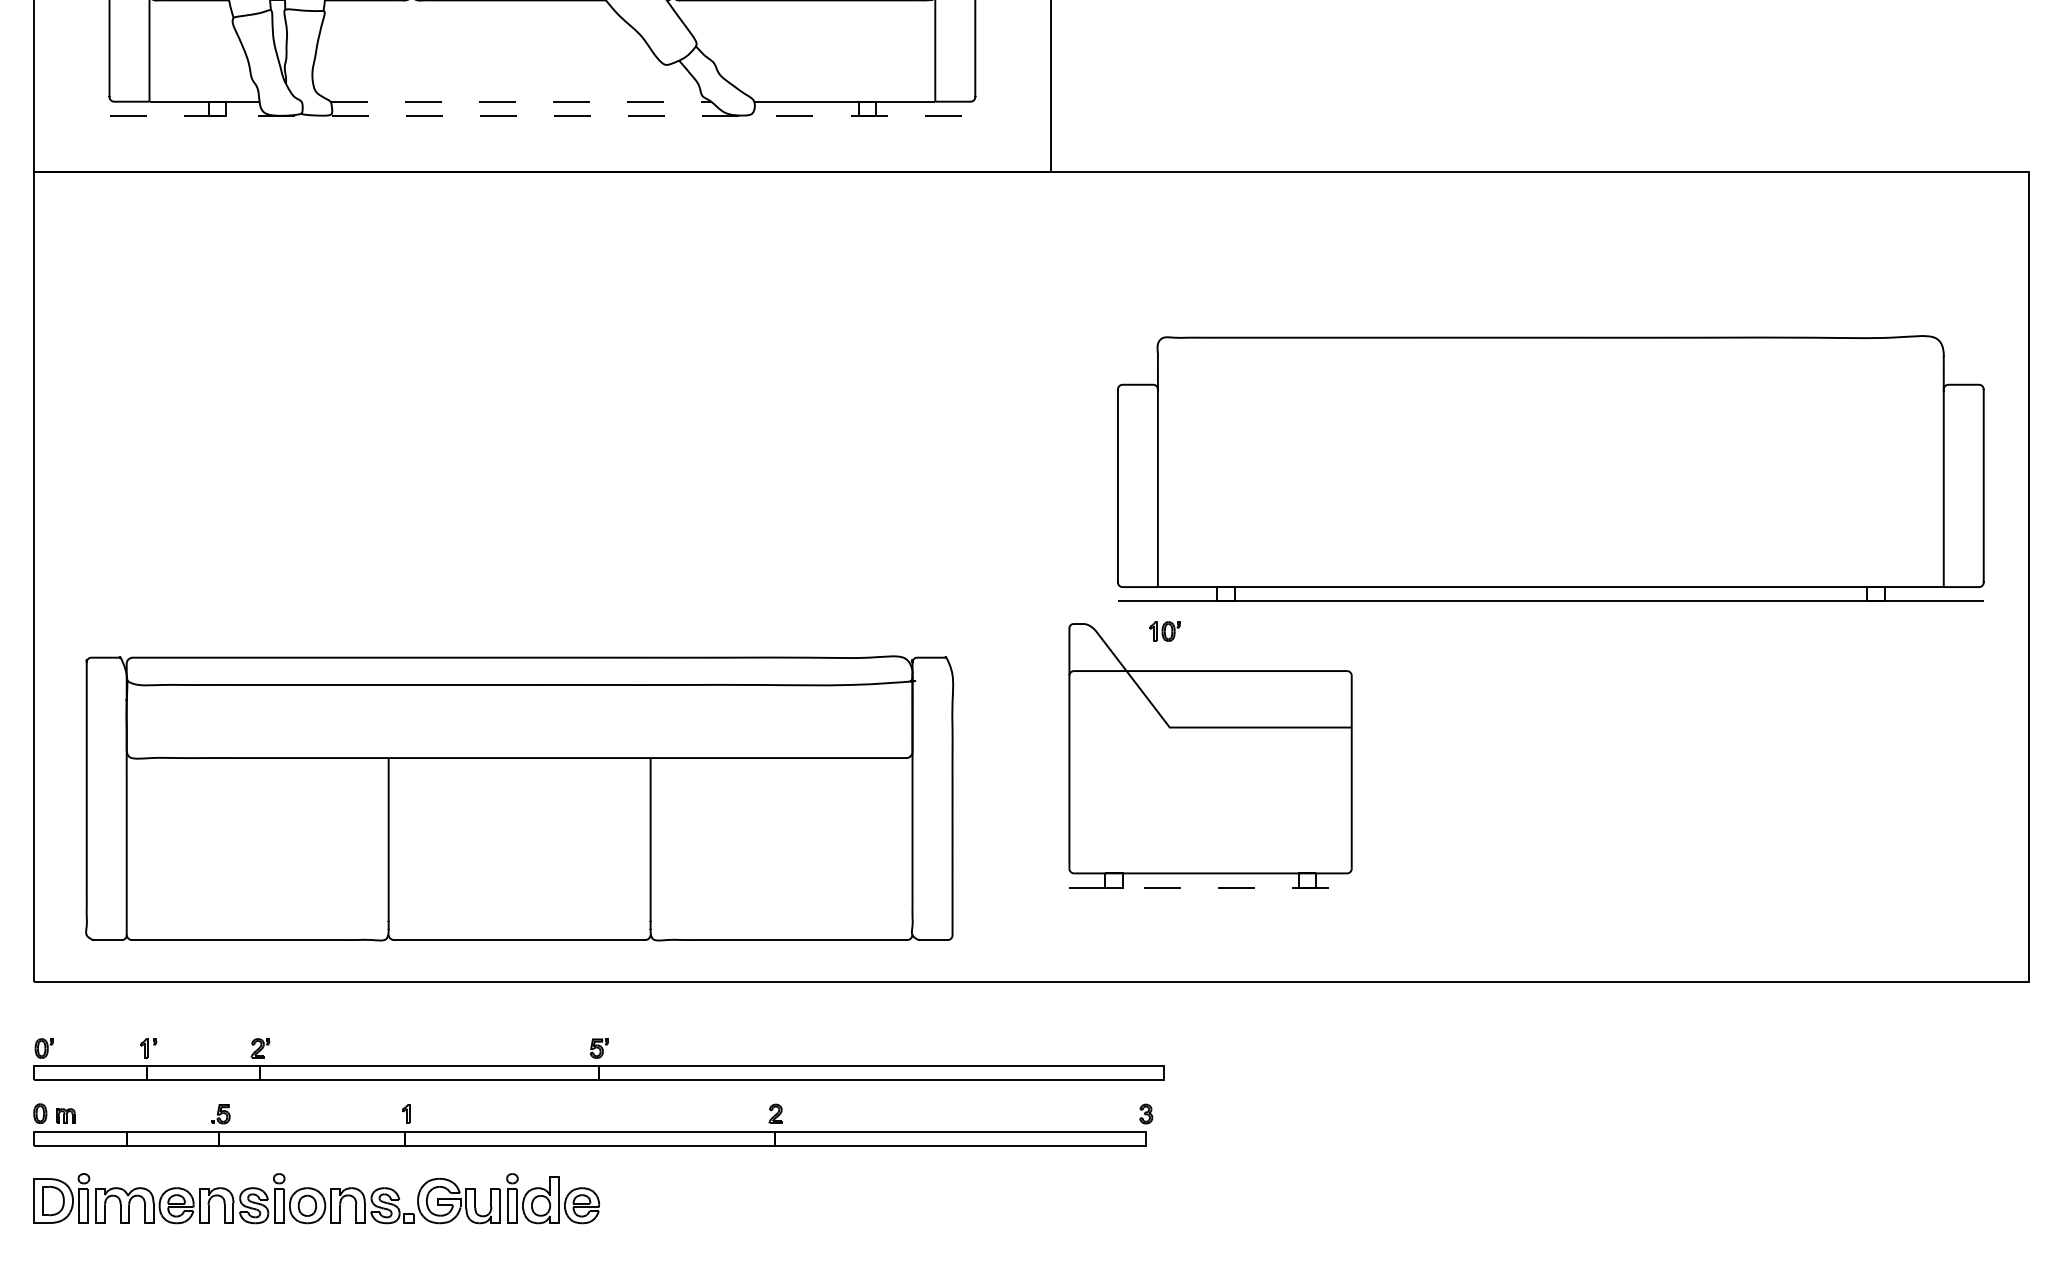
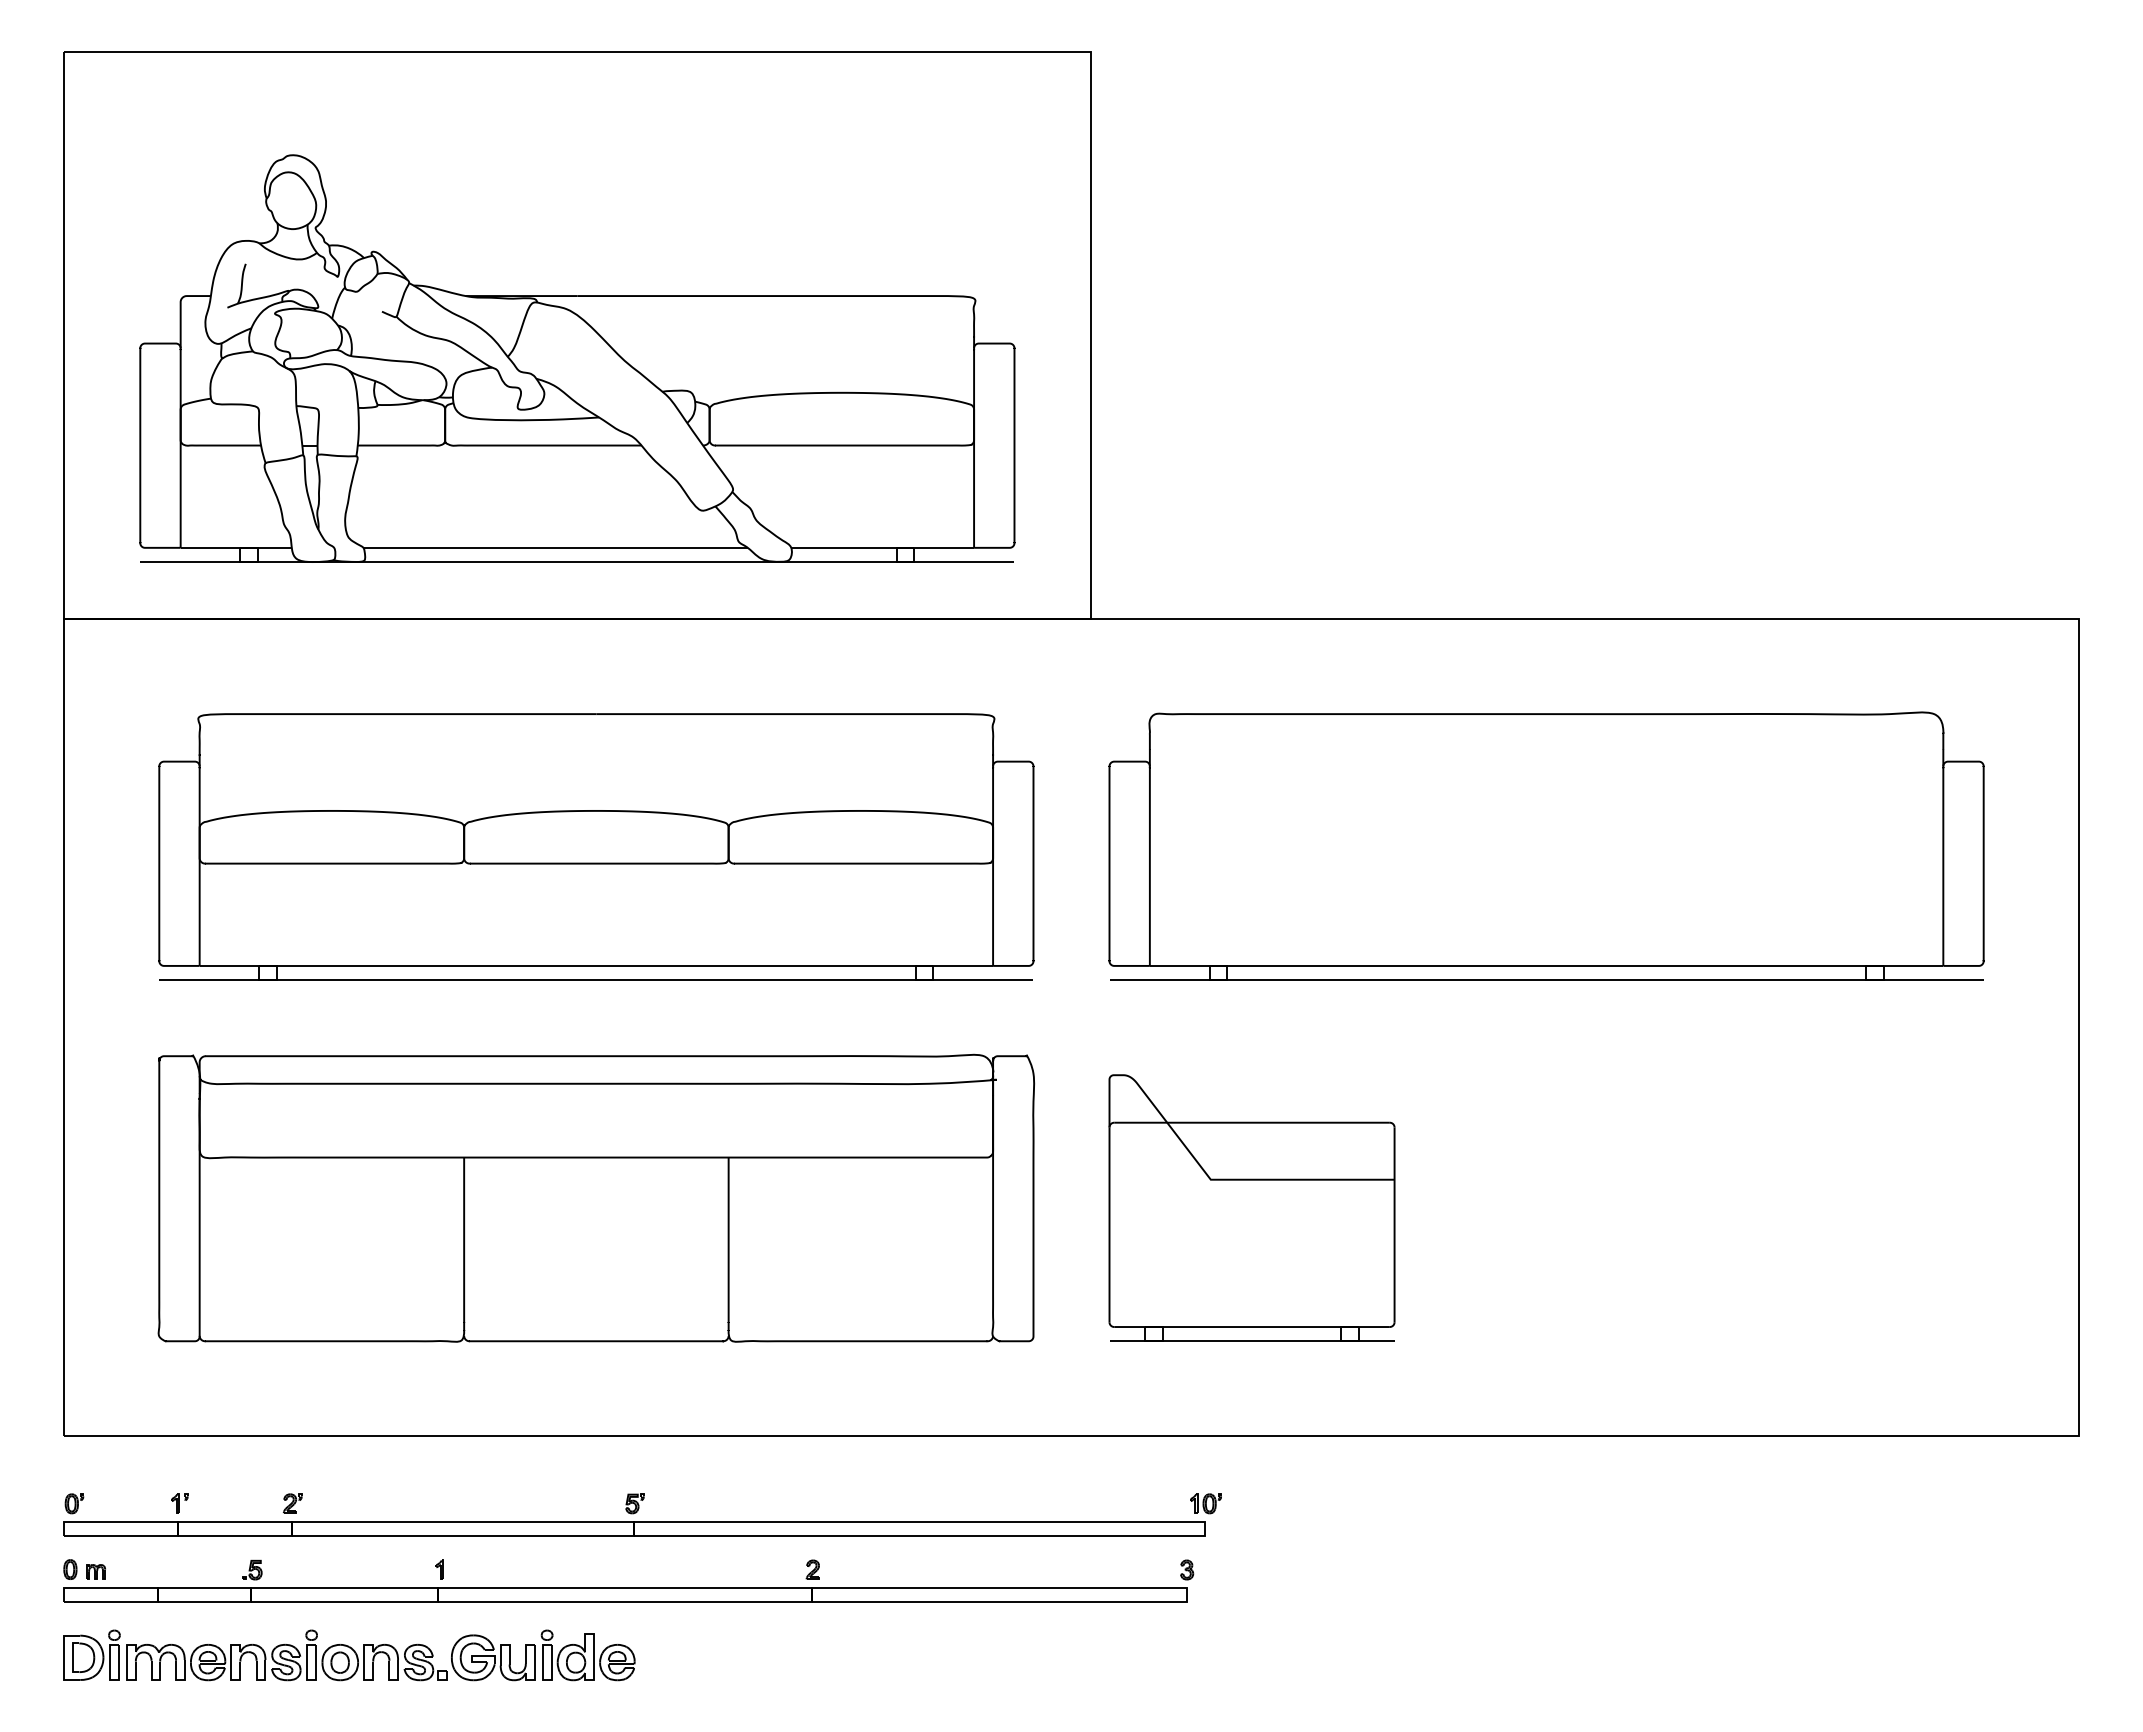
line: (521, 101) -> (556, 547), dashed -> solid
line: (542, 116) -> (577, 562), dashed -> solid
part: (561, 397) -> (596, 846), added
part: (1550, 467) -> (1546, 845), moved
part: (1164, 631) -> (1205, 1503), moved
part: (519, 797) -> (596, 1197), moved
line: (1211, 887) -> (1252, 1341), dashed -> solid

